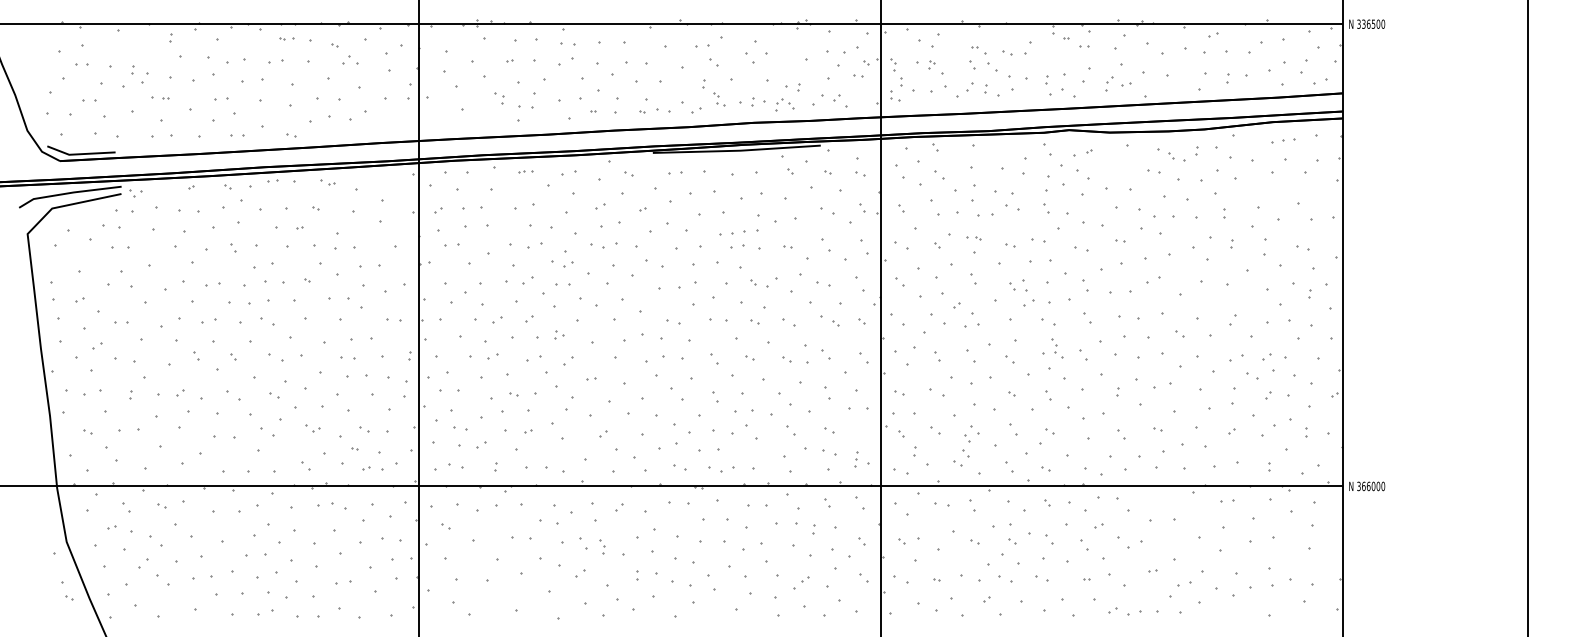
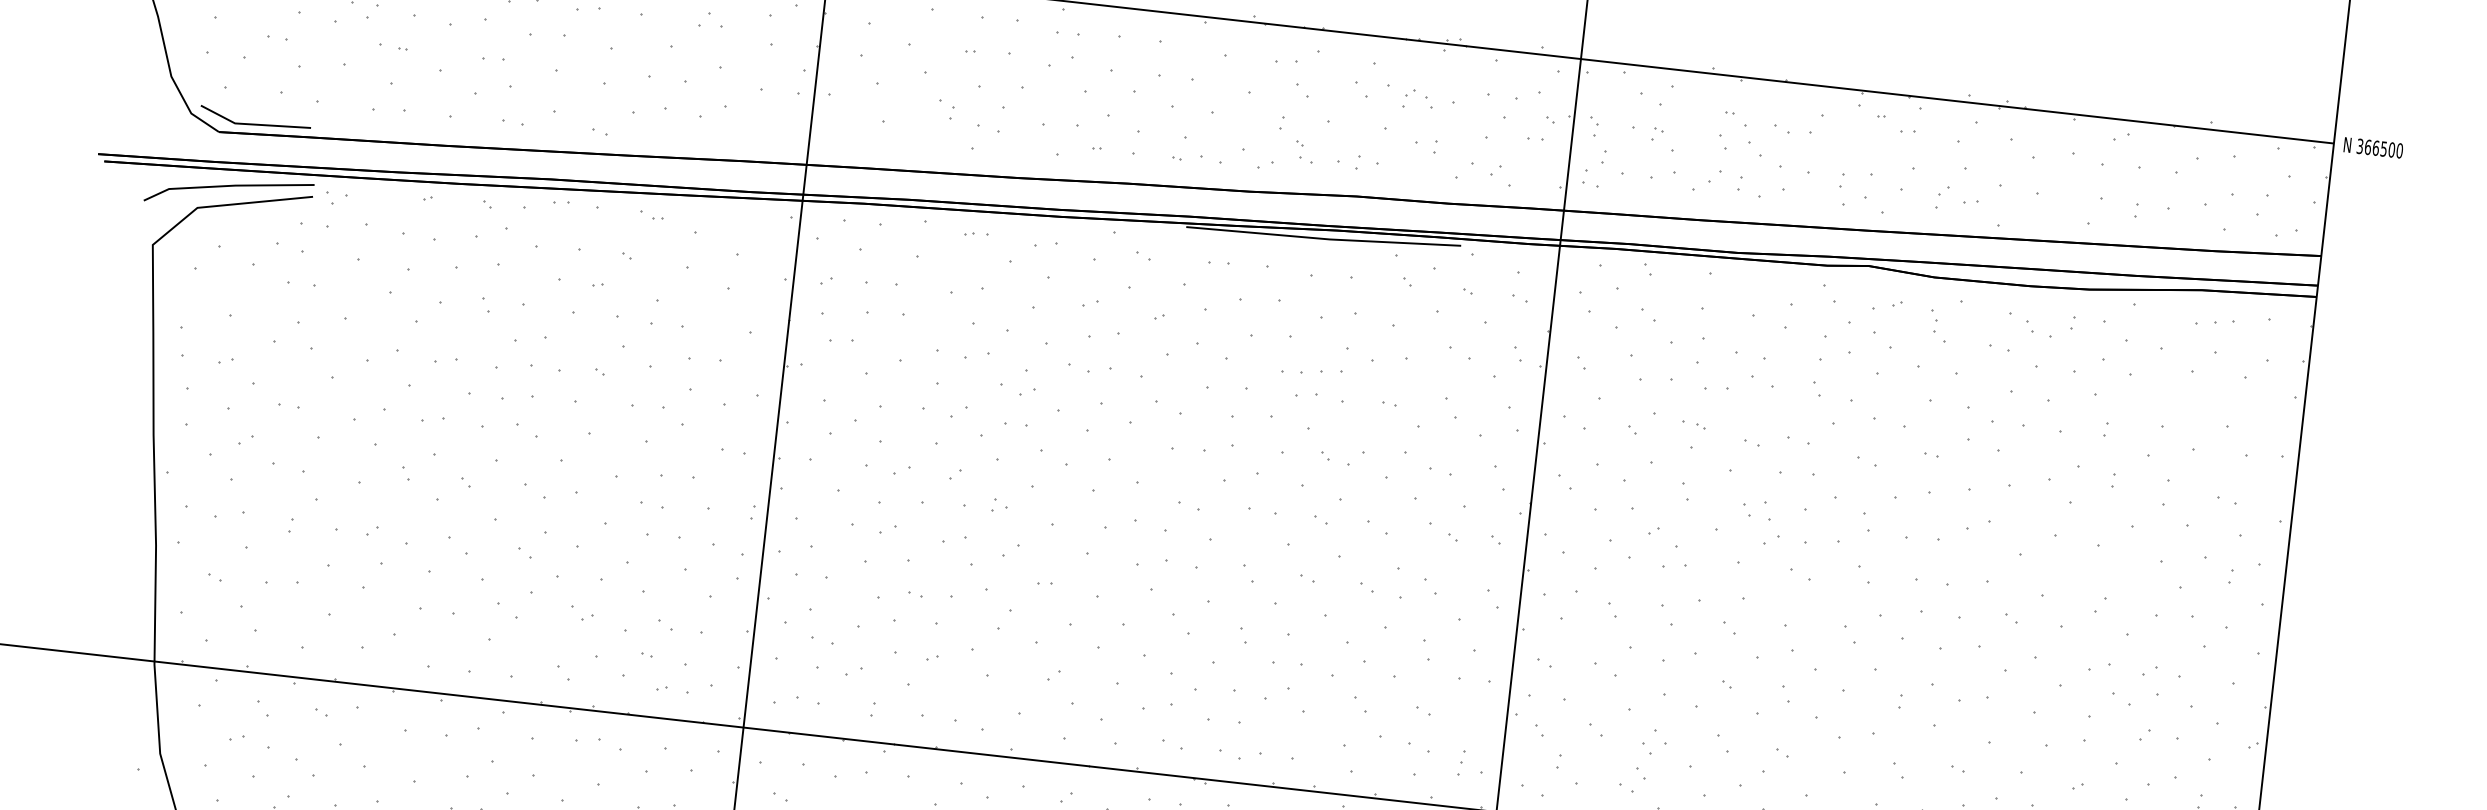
text: (1363, 23) -> (2367, 146), 336500 -> 366500
part: (784, 104) -> (1417, 98), moved
part: (1057, 348) -> (1938, 325), moved

